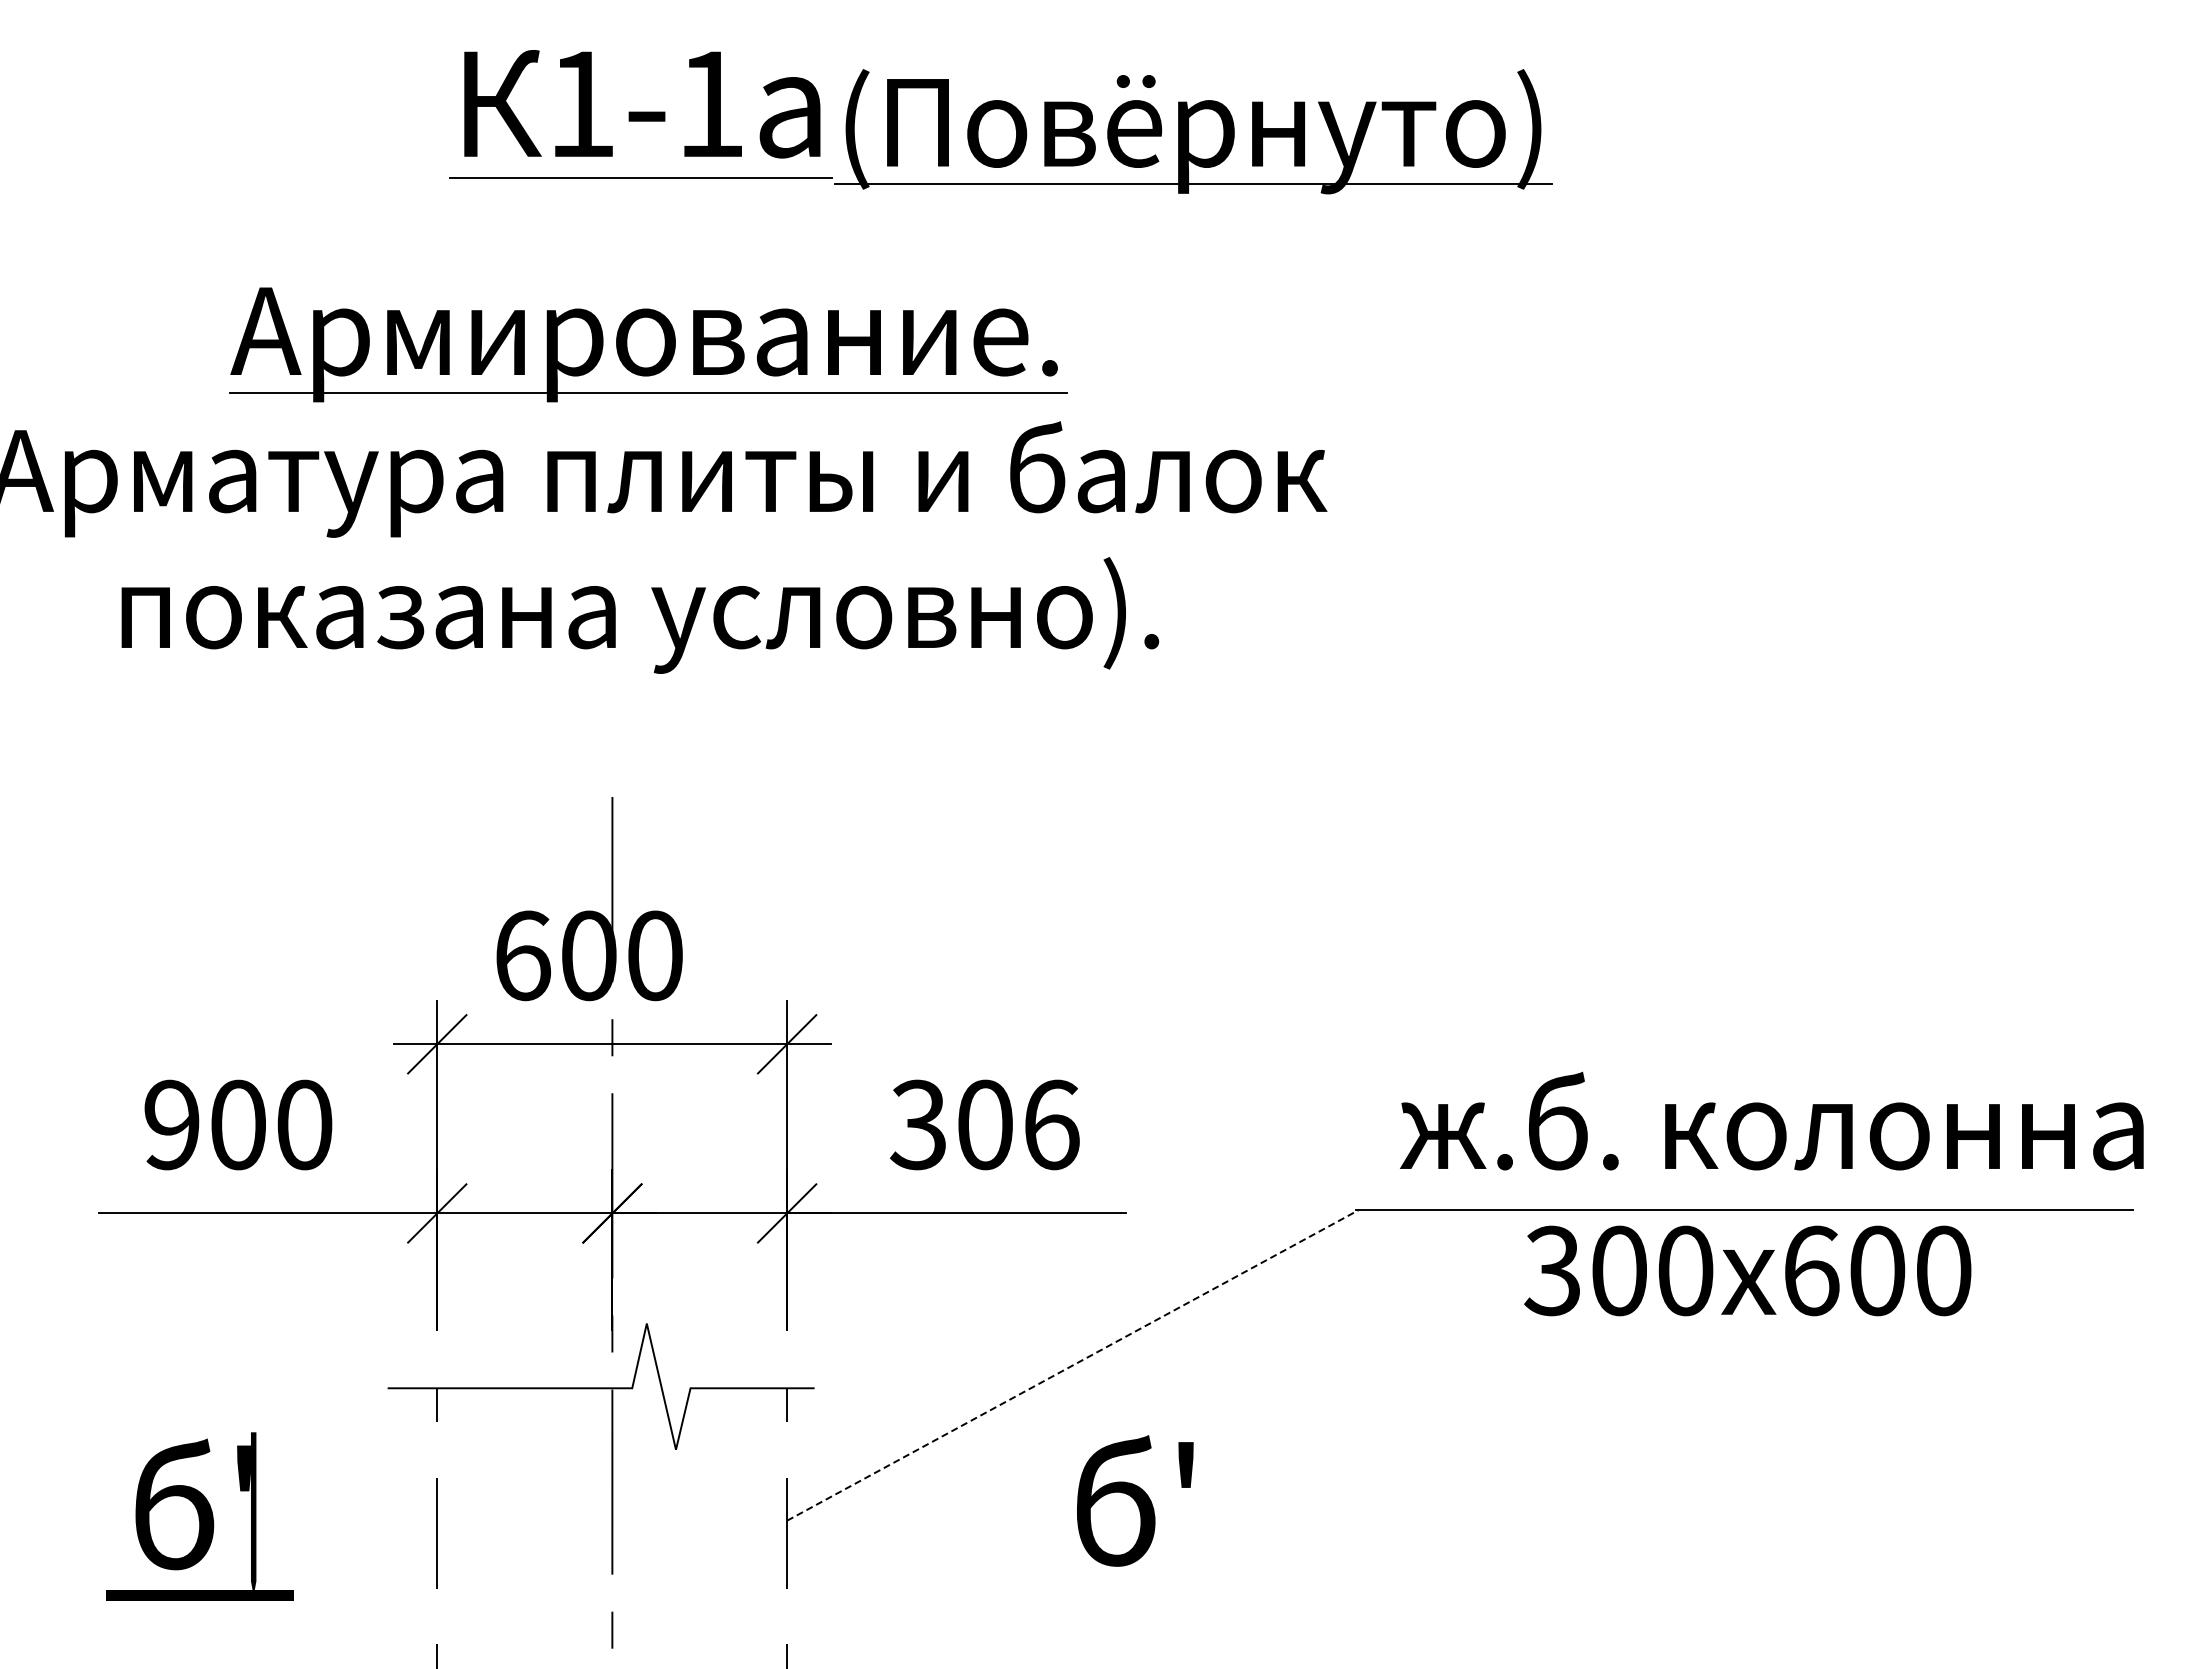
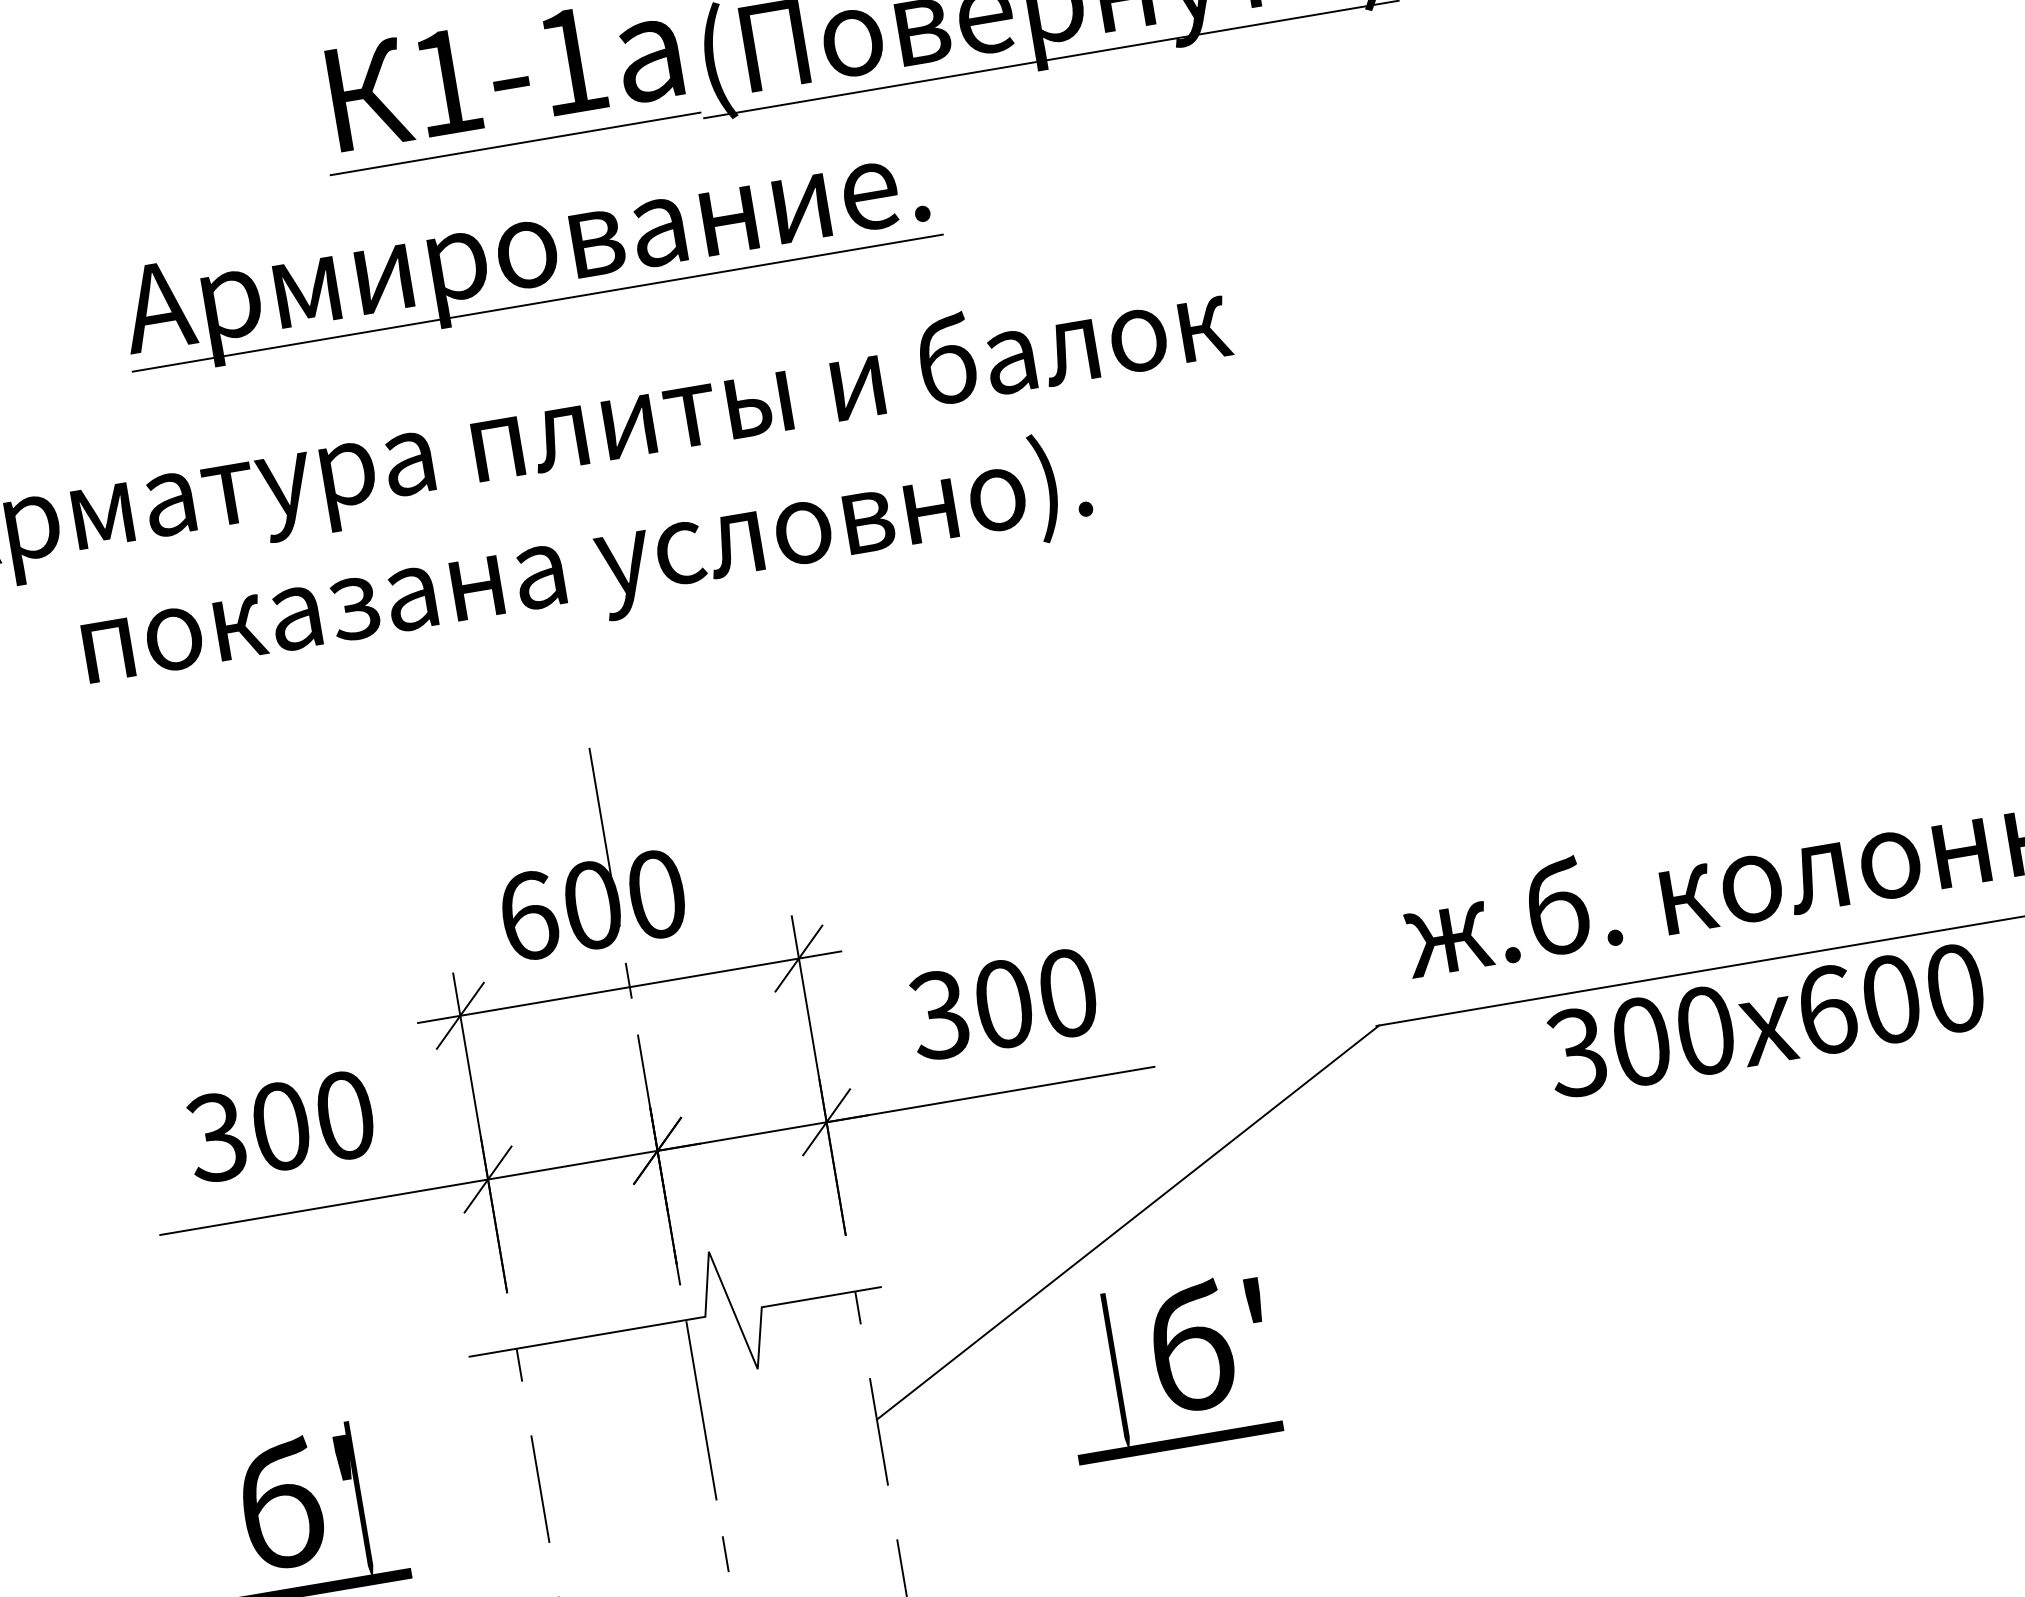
part: (648, 344) -> (530, 256), moved
text: (171, 1124) -> (216, 1136), 900 -> 300
text: (1051, 1124) -> (1067, 992), 306 -> 300
line: (1073, 1365) -> (1128, 1222), dashed -> solid
part: (1038, 1516) -> (1119, 1374), added

